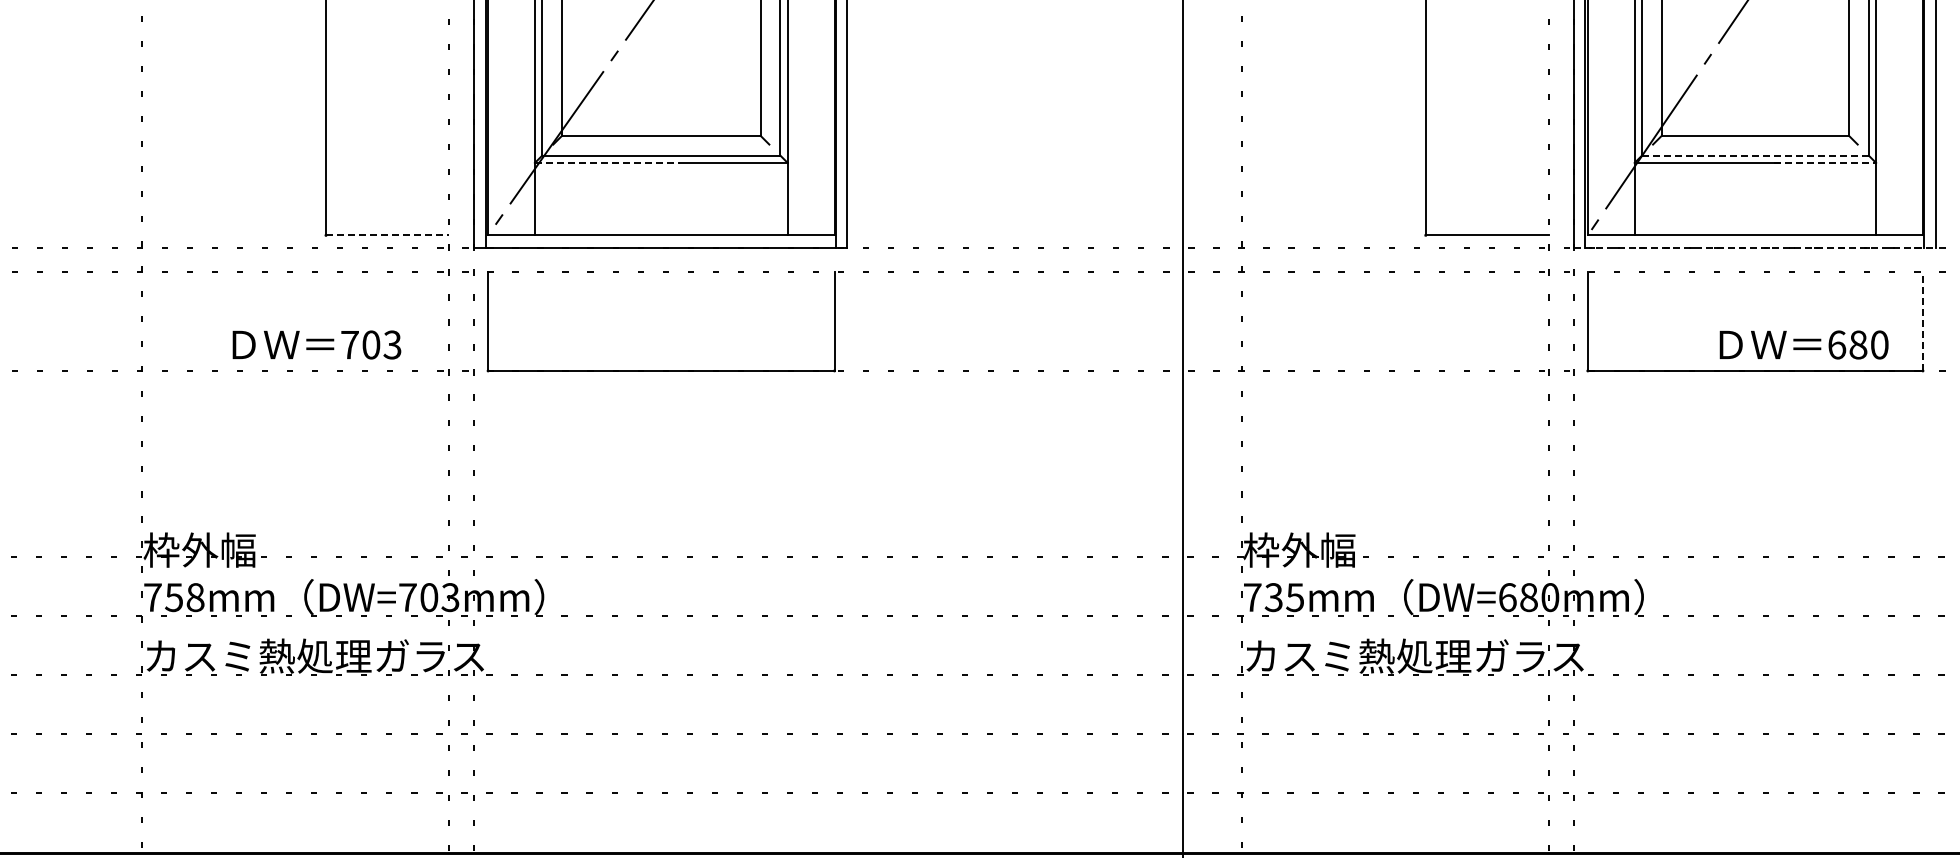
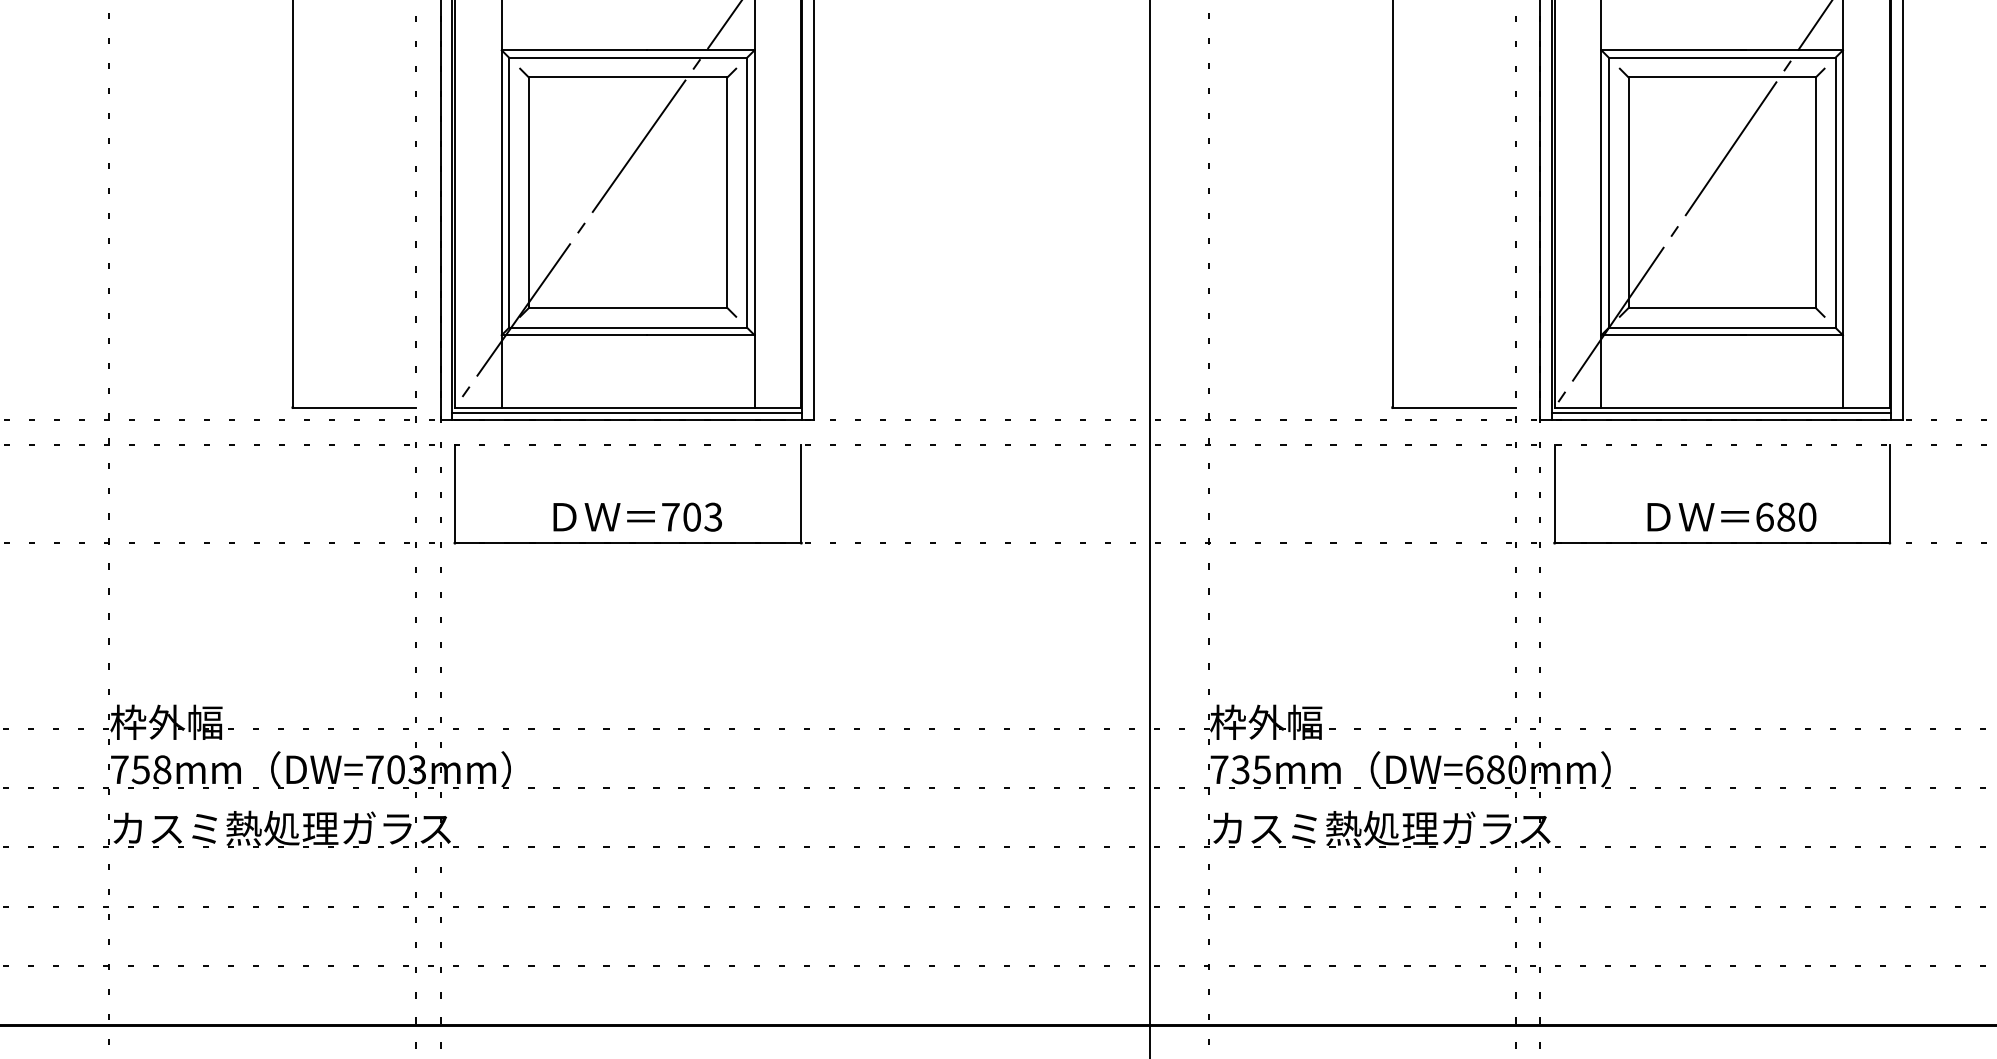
line: (1755, 155) -> (1722, 327), dashed -> solid
line: (607, 163) -> (574, 335), dashed -> solid
line: (1825, 163) -> (1792, 335), dashed -> solid
line: (387, 235) -> (354, 407), dashed -> solid
line: (660, 240) -> (627, 412), added
line: (1754, 240) -> (1721, 412), added
line: (1754, 247) -> (1721, 419), dashed -> solid
line: (1922, 321) -> (1889, 493), dashed -> solid
text: (316, 344) -> (637, 516), moved
text: (1803, 344) -> (1731, 516), moved

